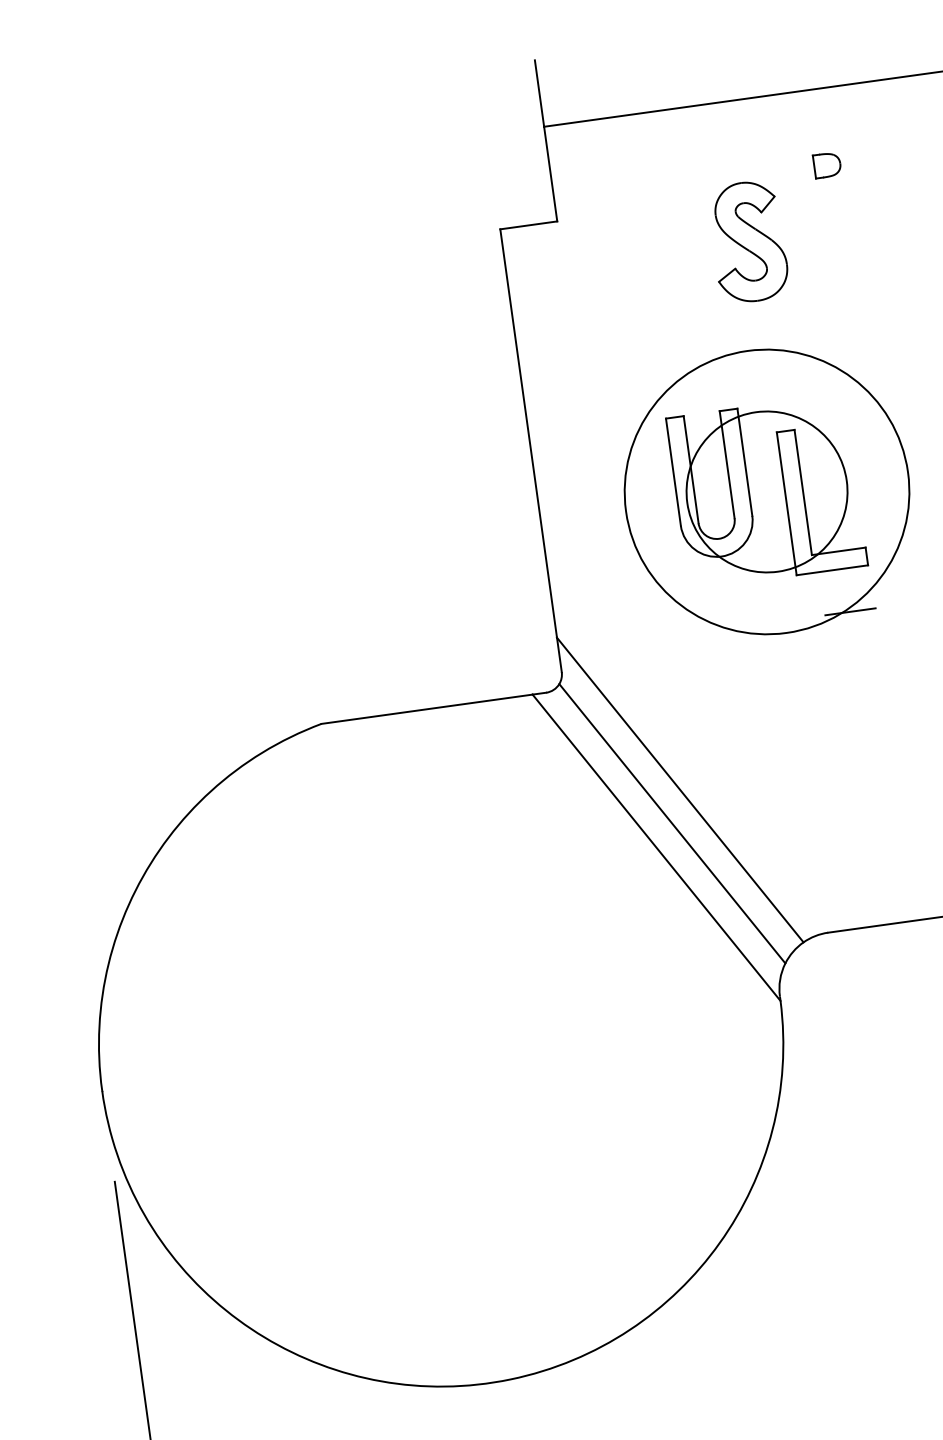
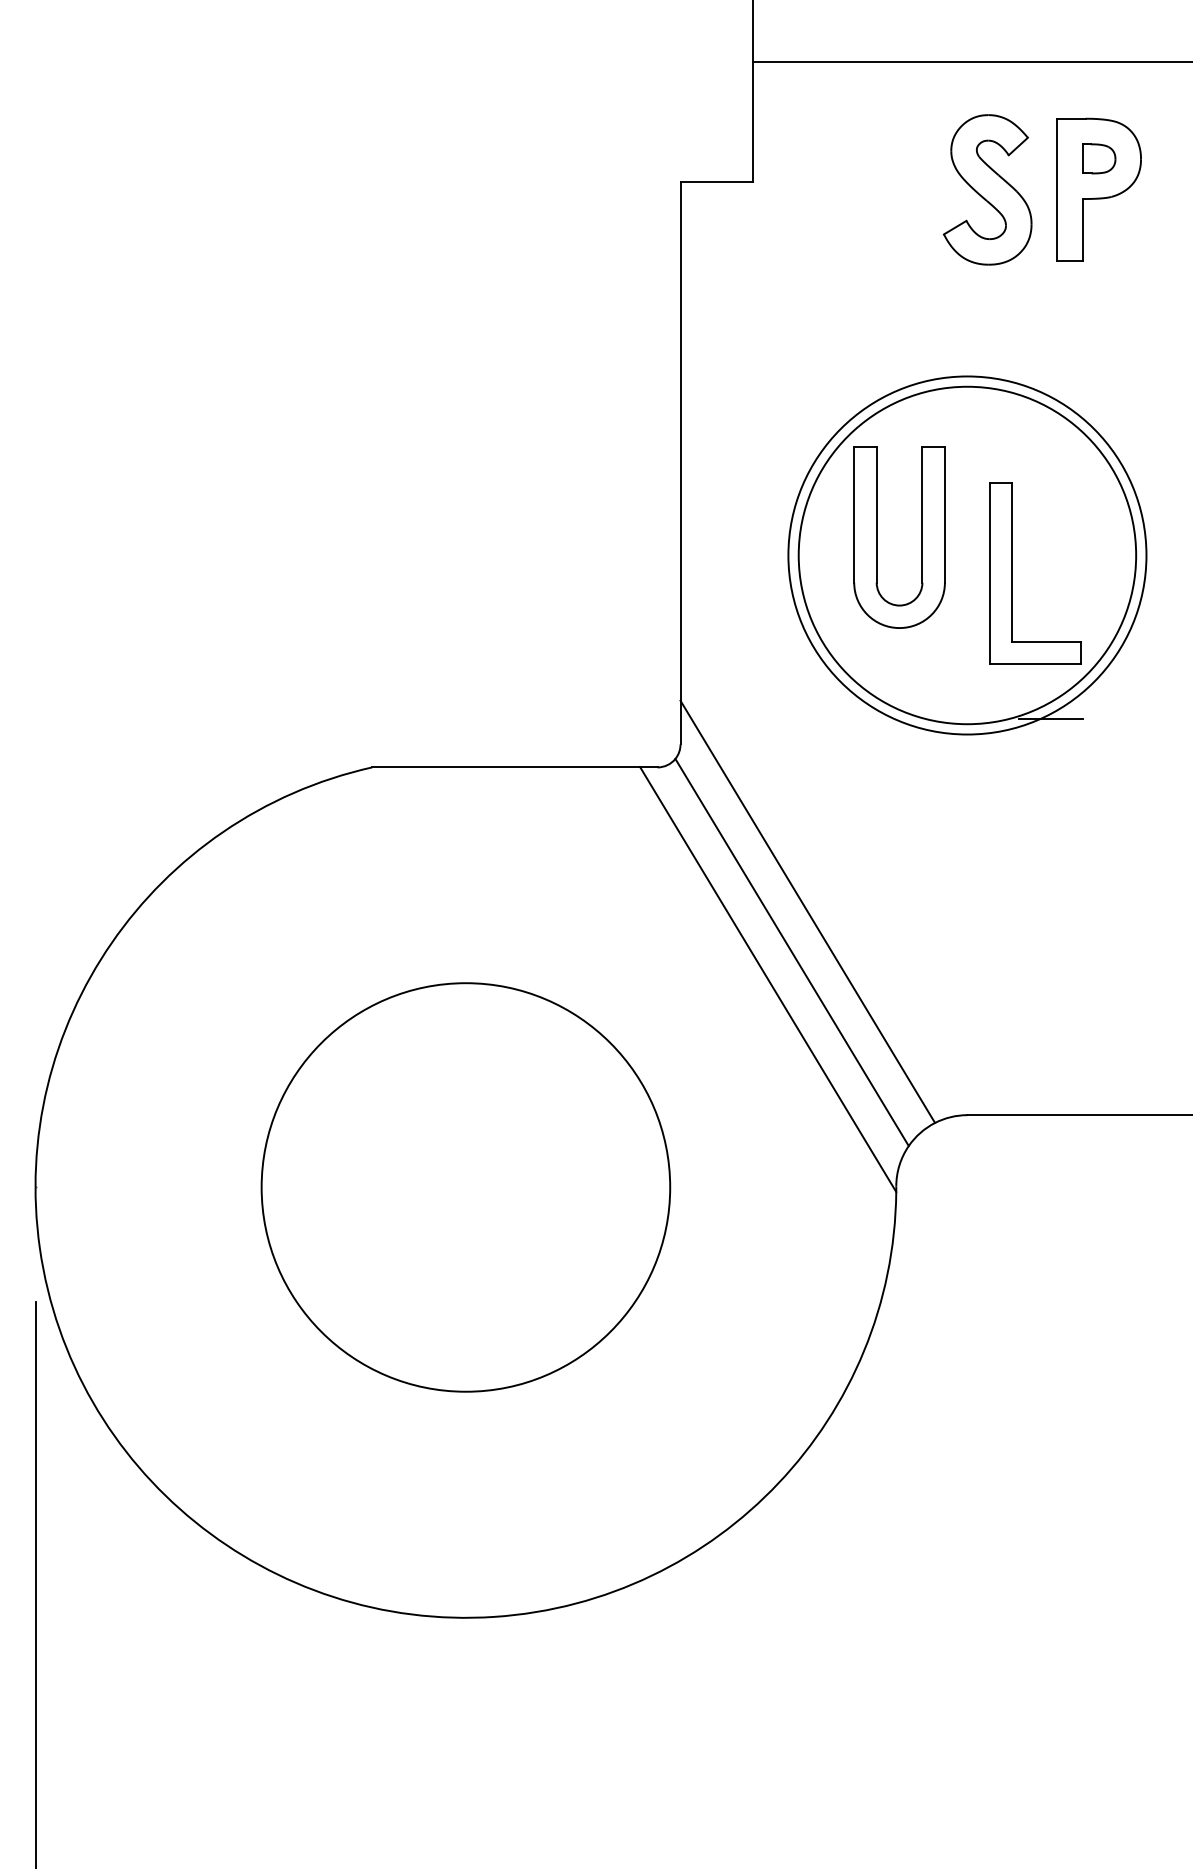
part: (830, 189) -> (1098, 189), added
part: (748, 241) -> (987, 189), moved
circle: (767, 491) -> (967, 555), size x1.67
circle: (440, 1044) -> (465, 1187), added

